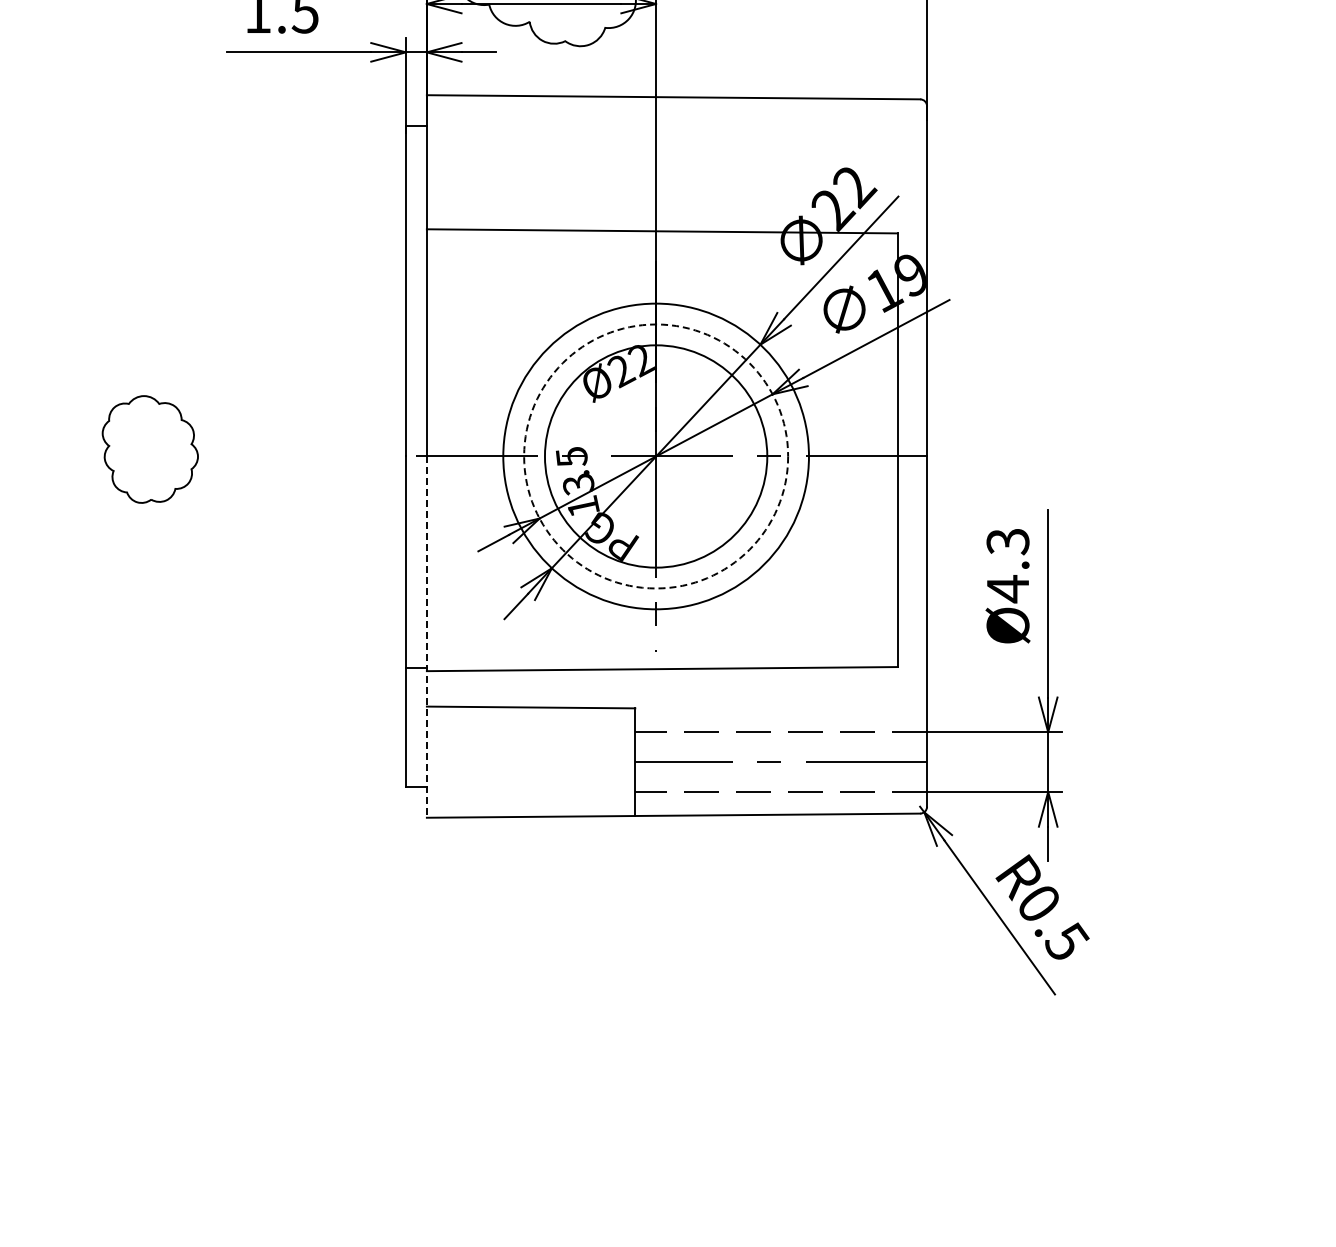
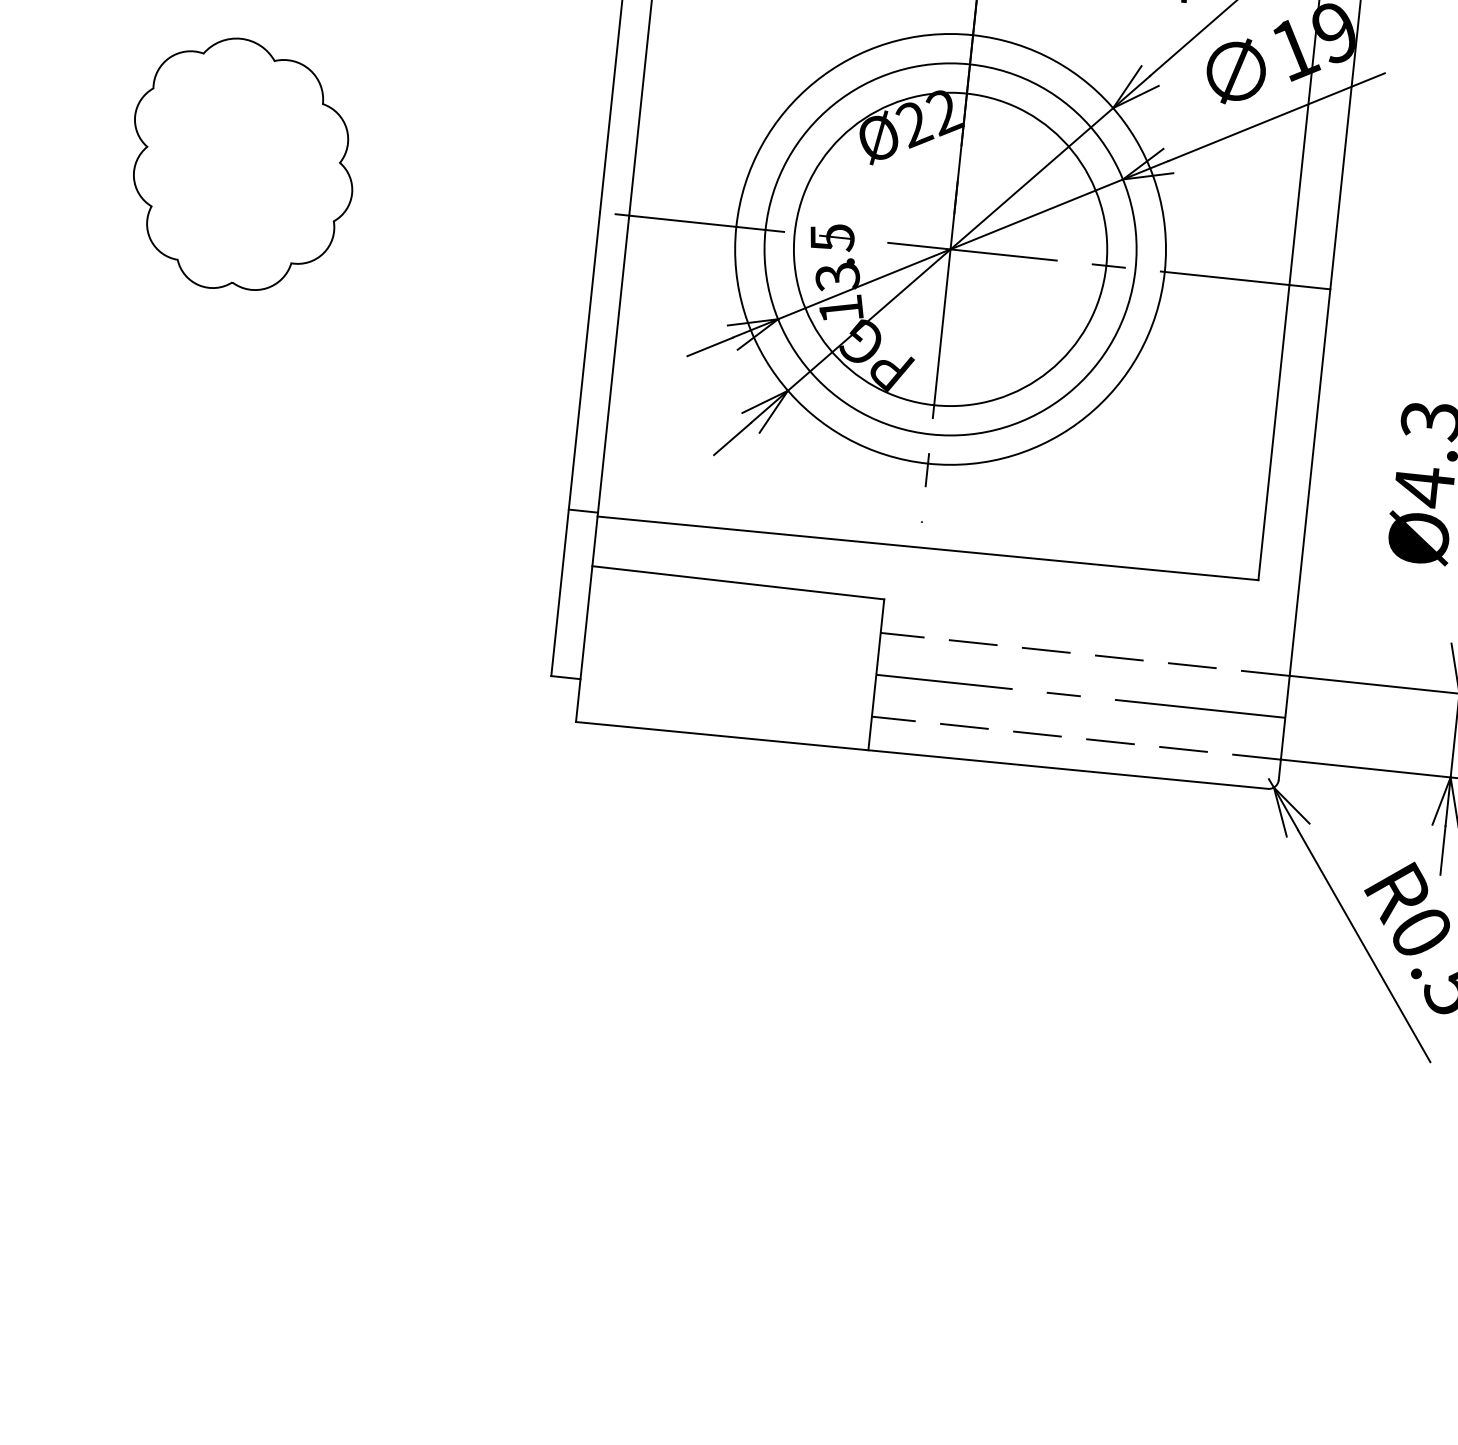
part: (150, 449) -> (242, 165), size x1.67
circle: (656, 456) -> (951, 249), dashed -> solid
line: (426, 637) -> (602, 469), dashed -> solid

